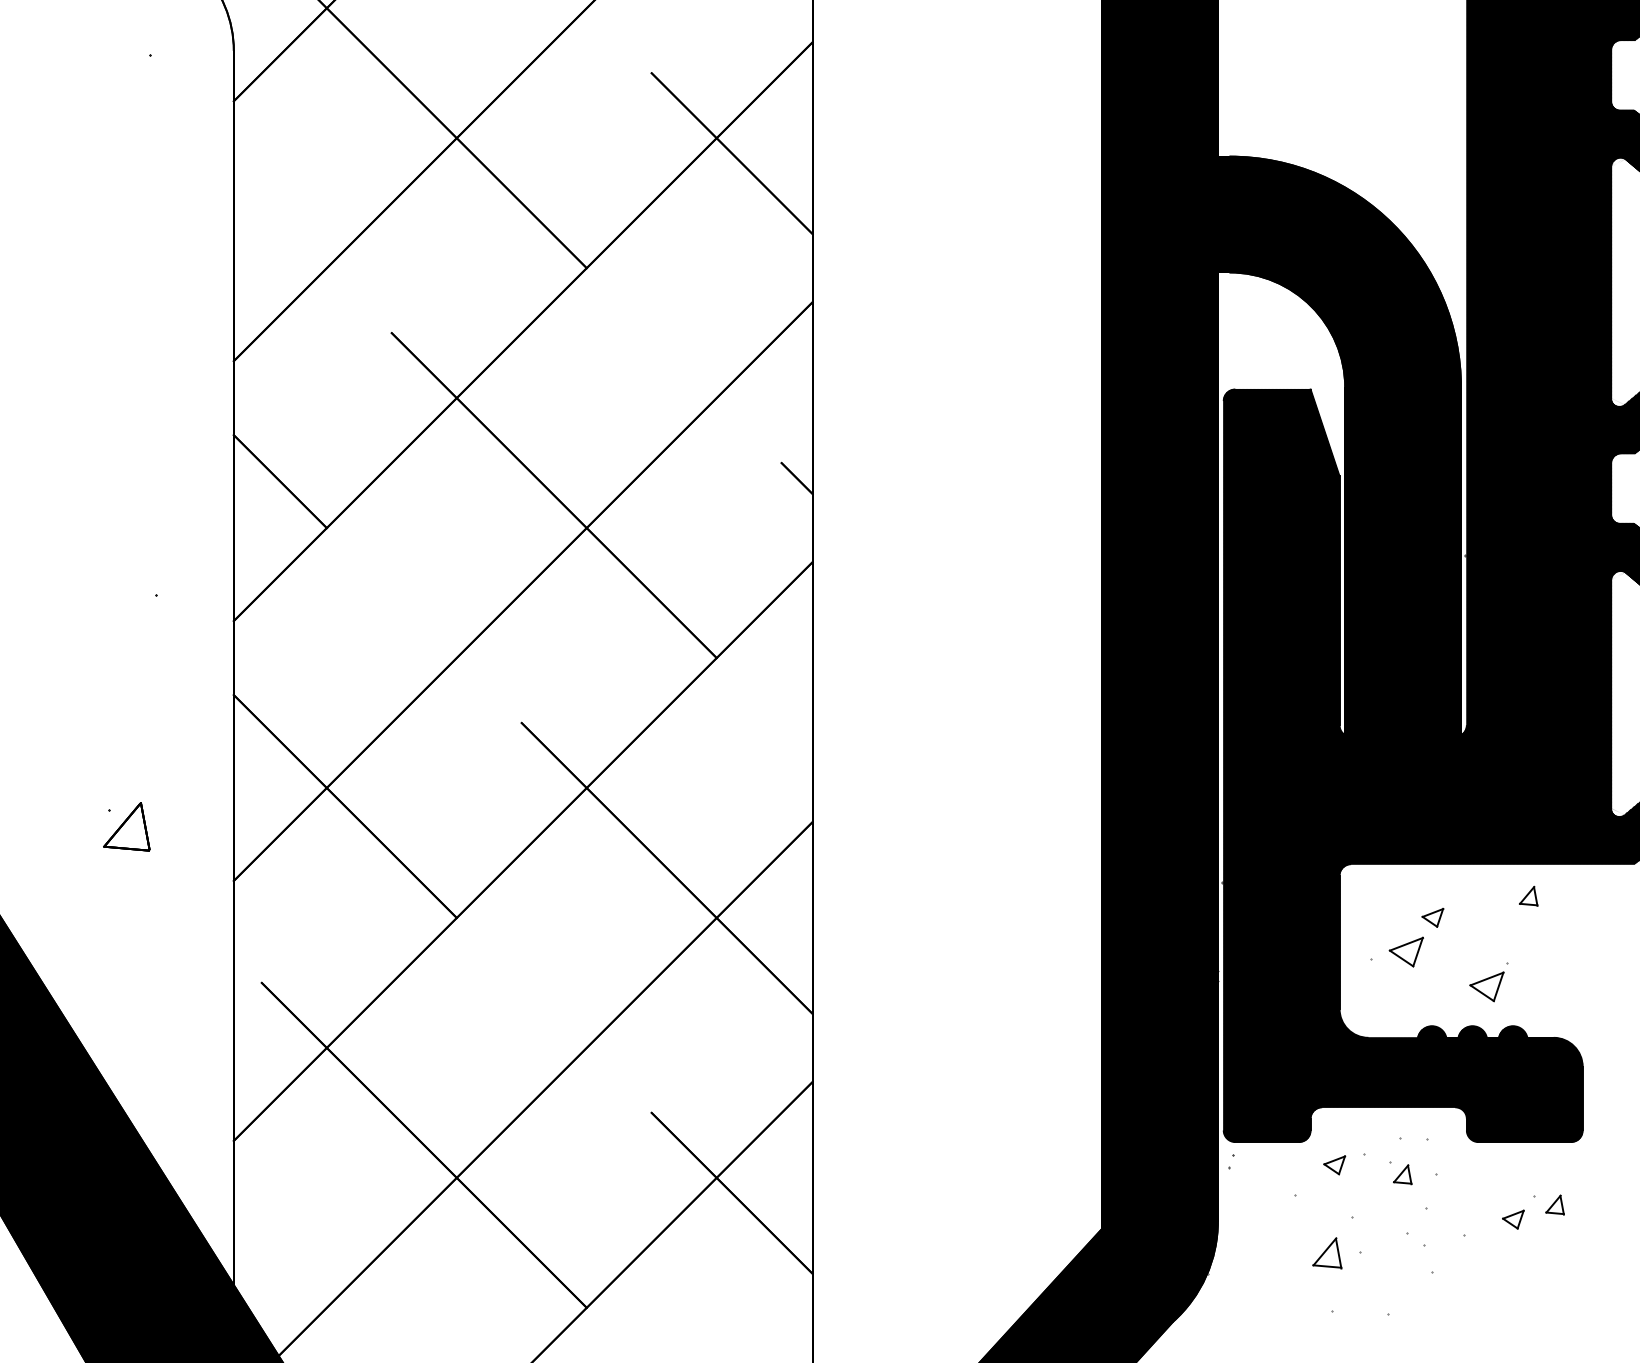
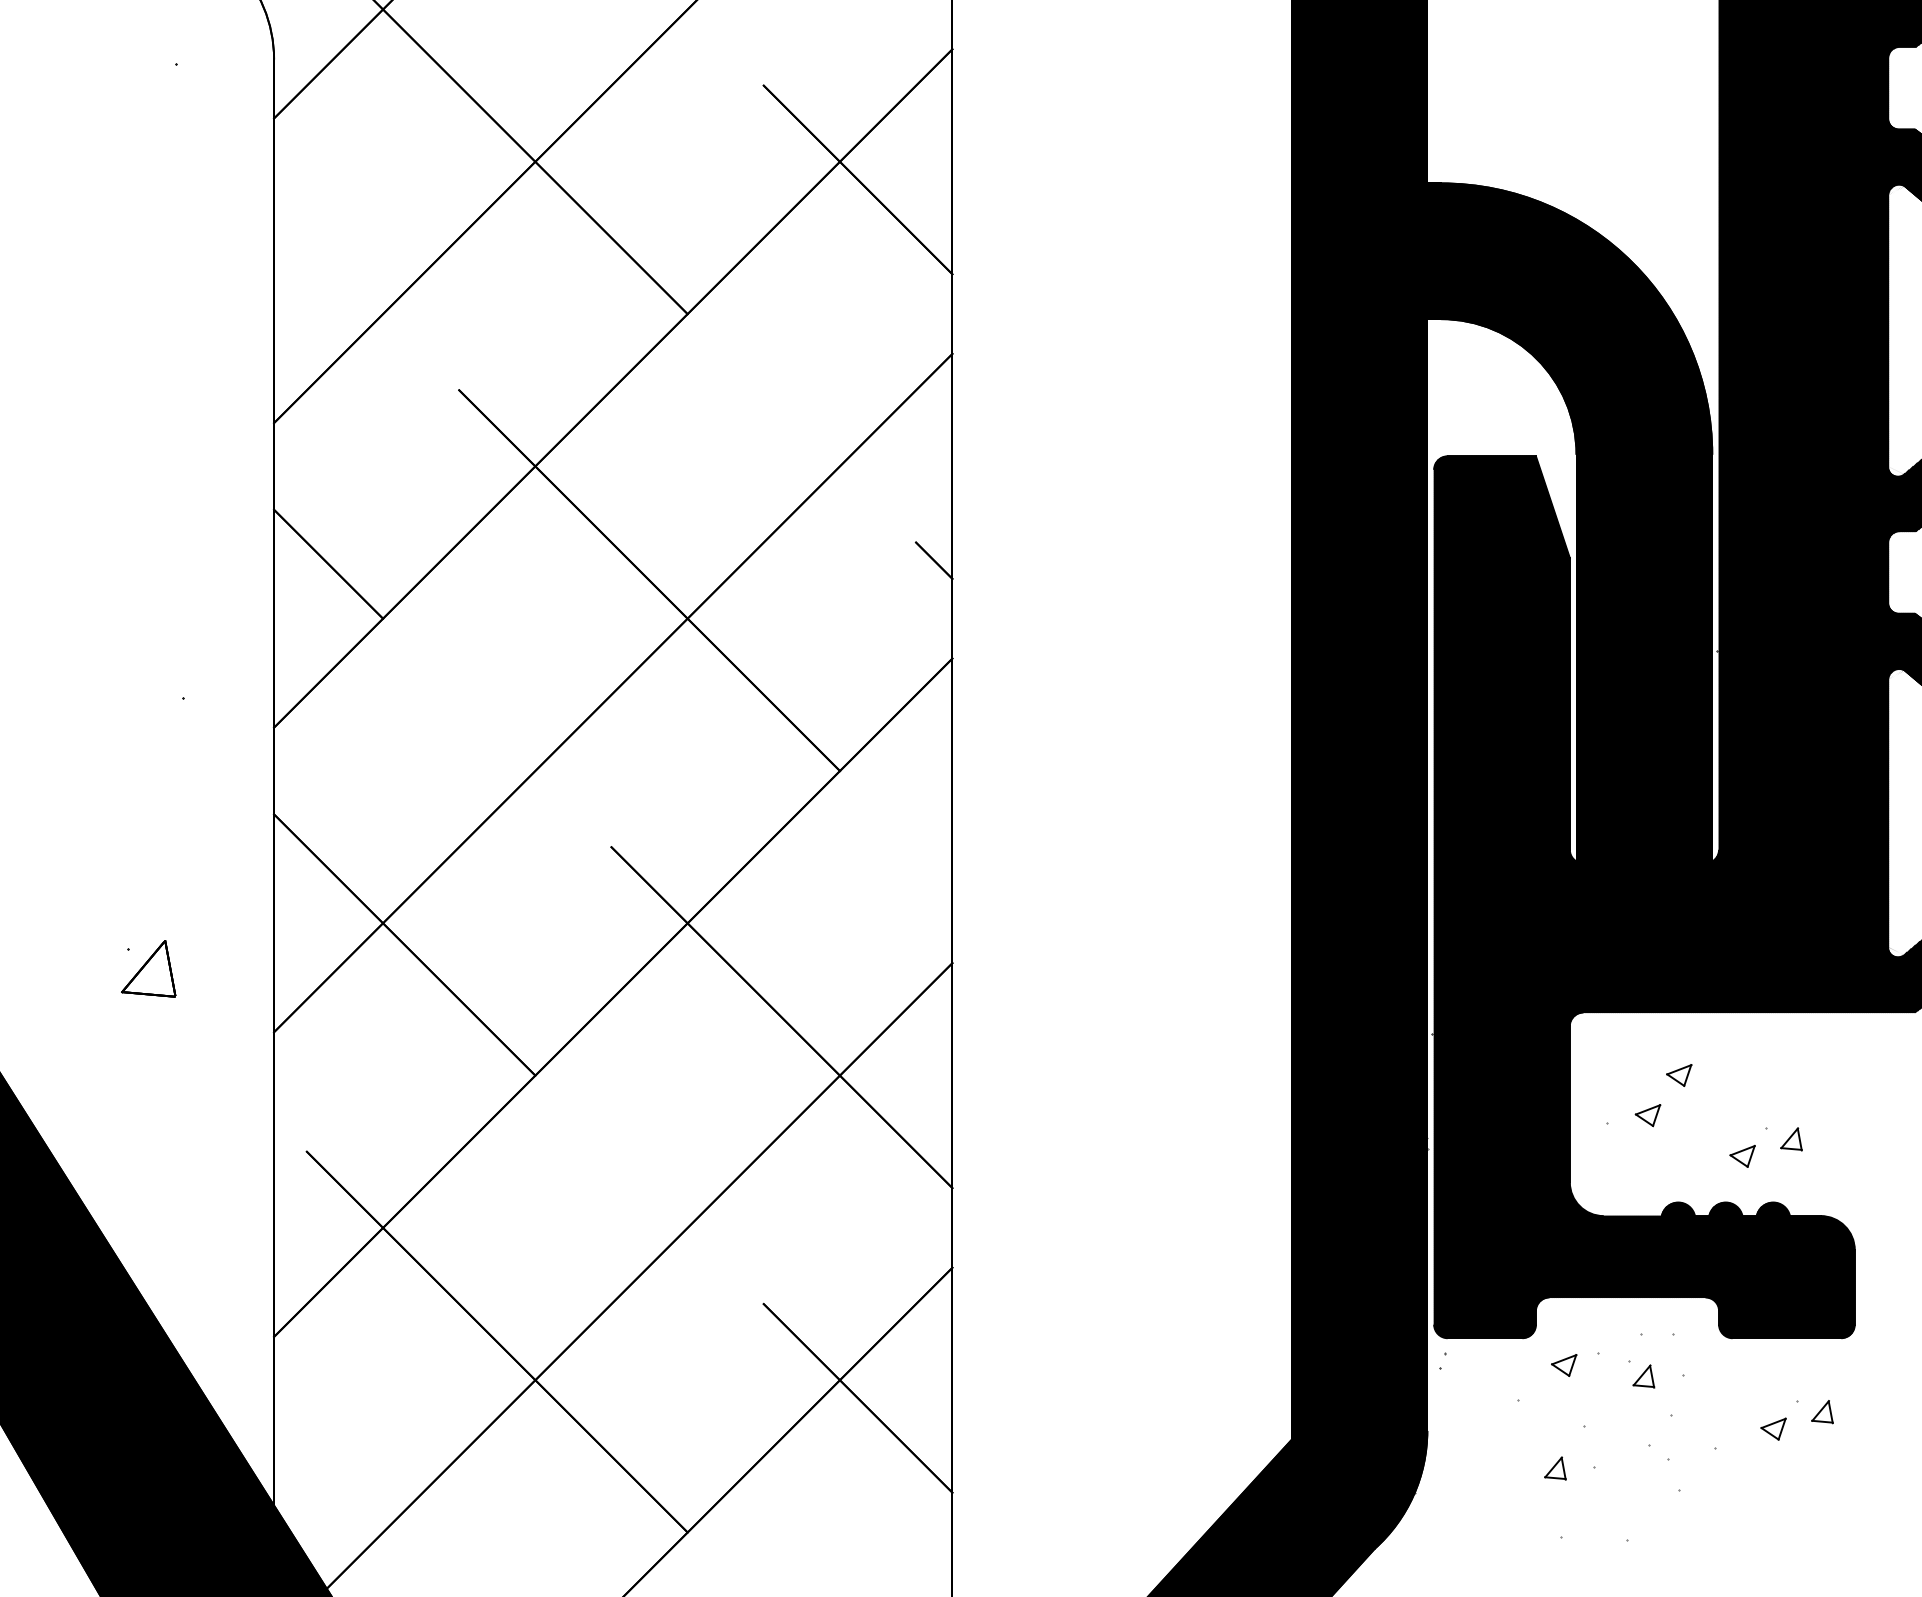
part: (1528, 895) -> (1791, 1138), moved
part: (1405, 951) -> (1647, 1114), size x0.62
part: (1486, 986) -> (1742, 1155), size x0.62
part: (1326, 1252) -> (1554, 1467), size x0.62

